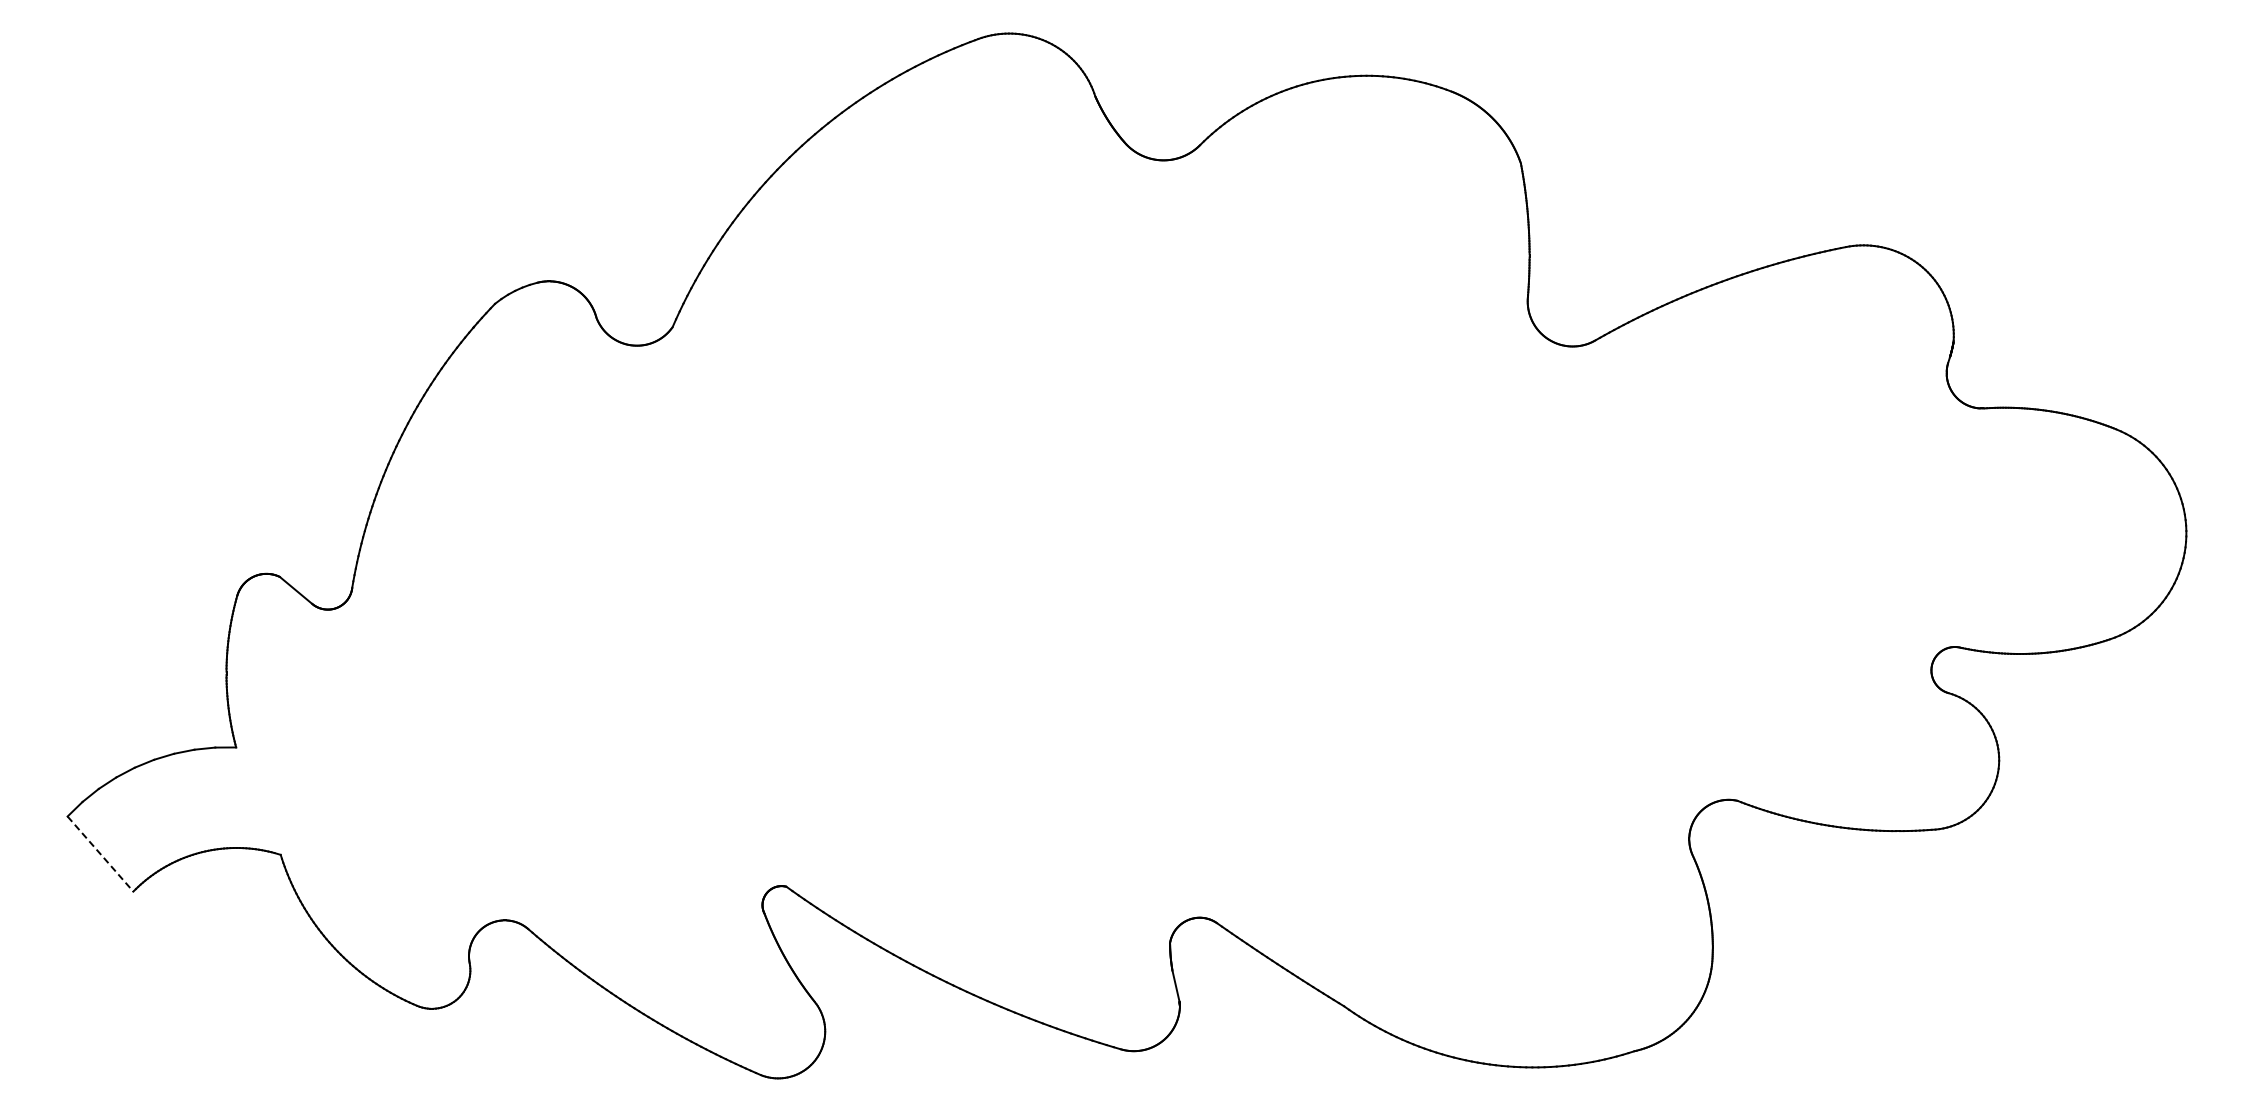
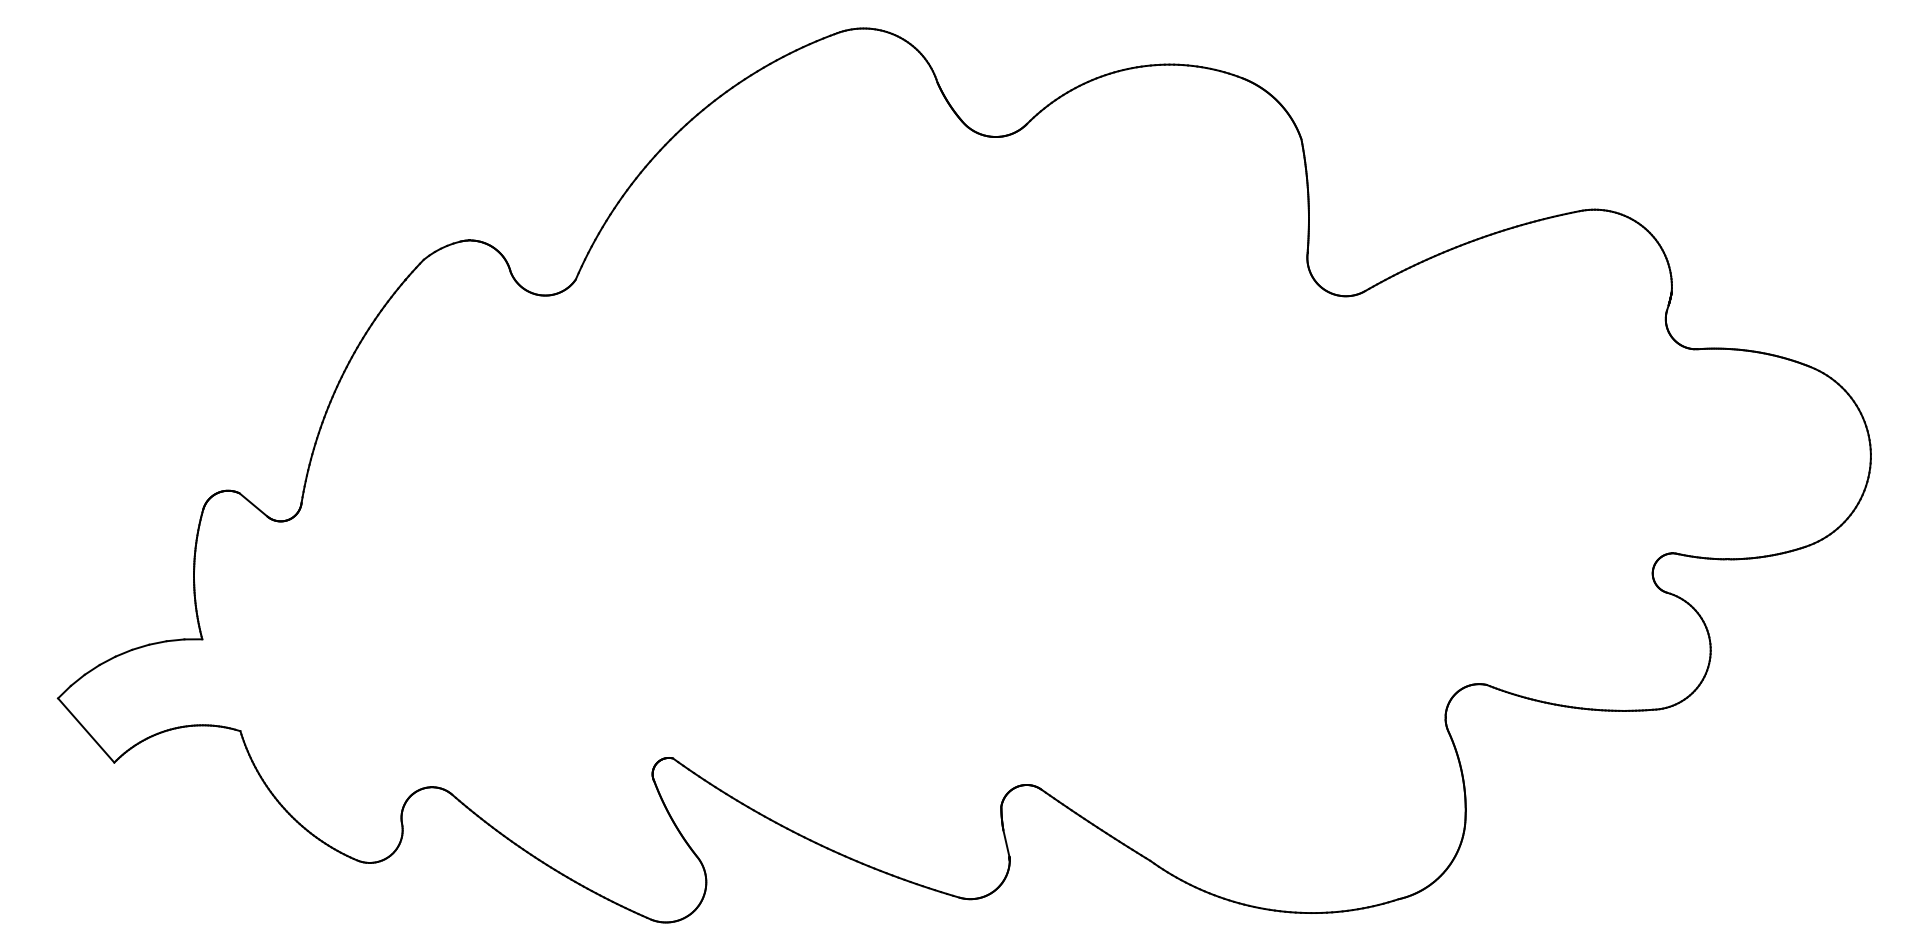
line: (100, 854) -> (86, 730), dashed -> solid

